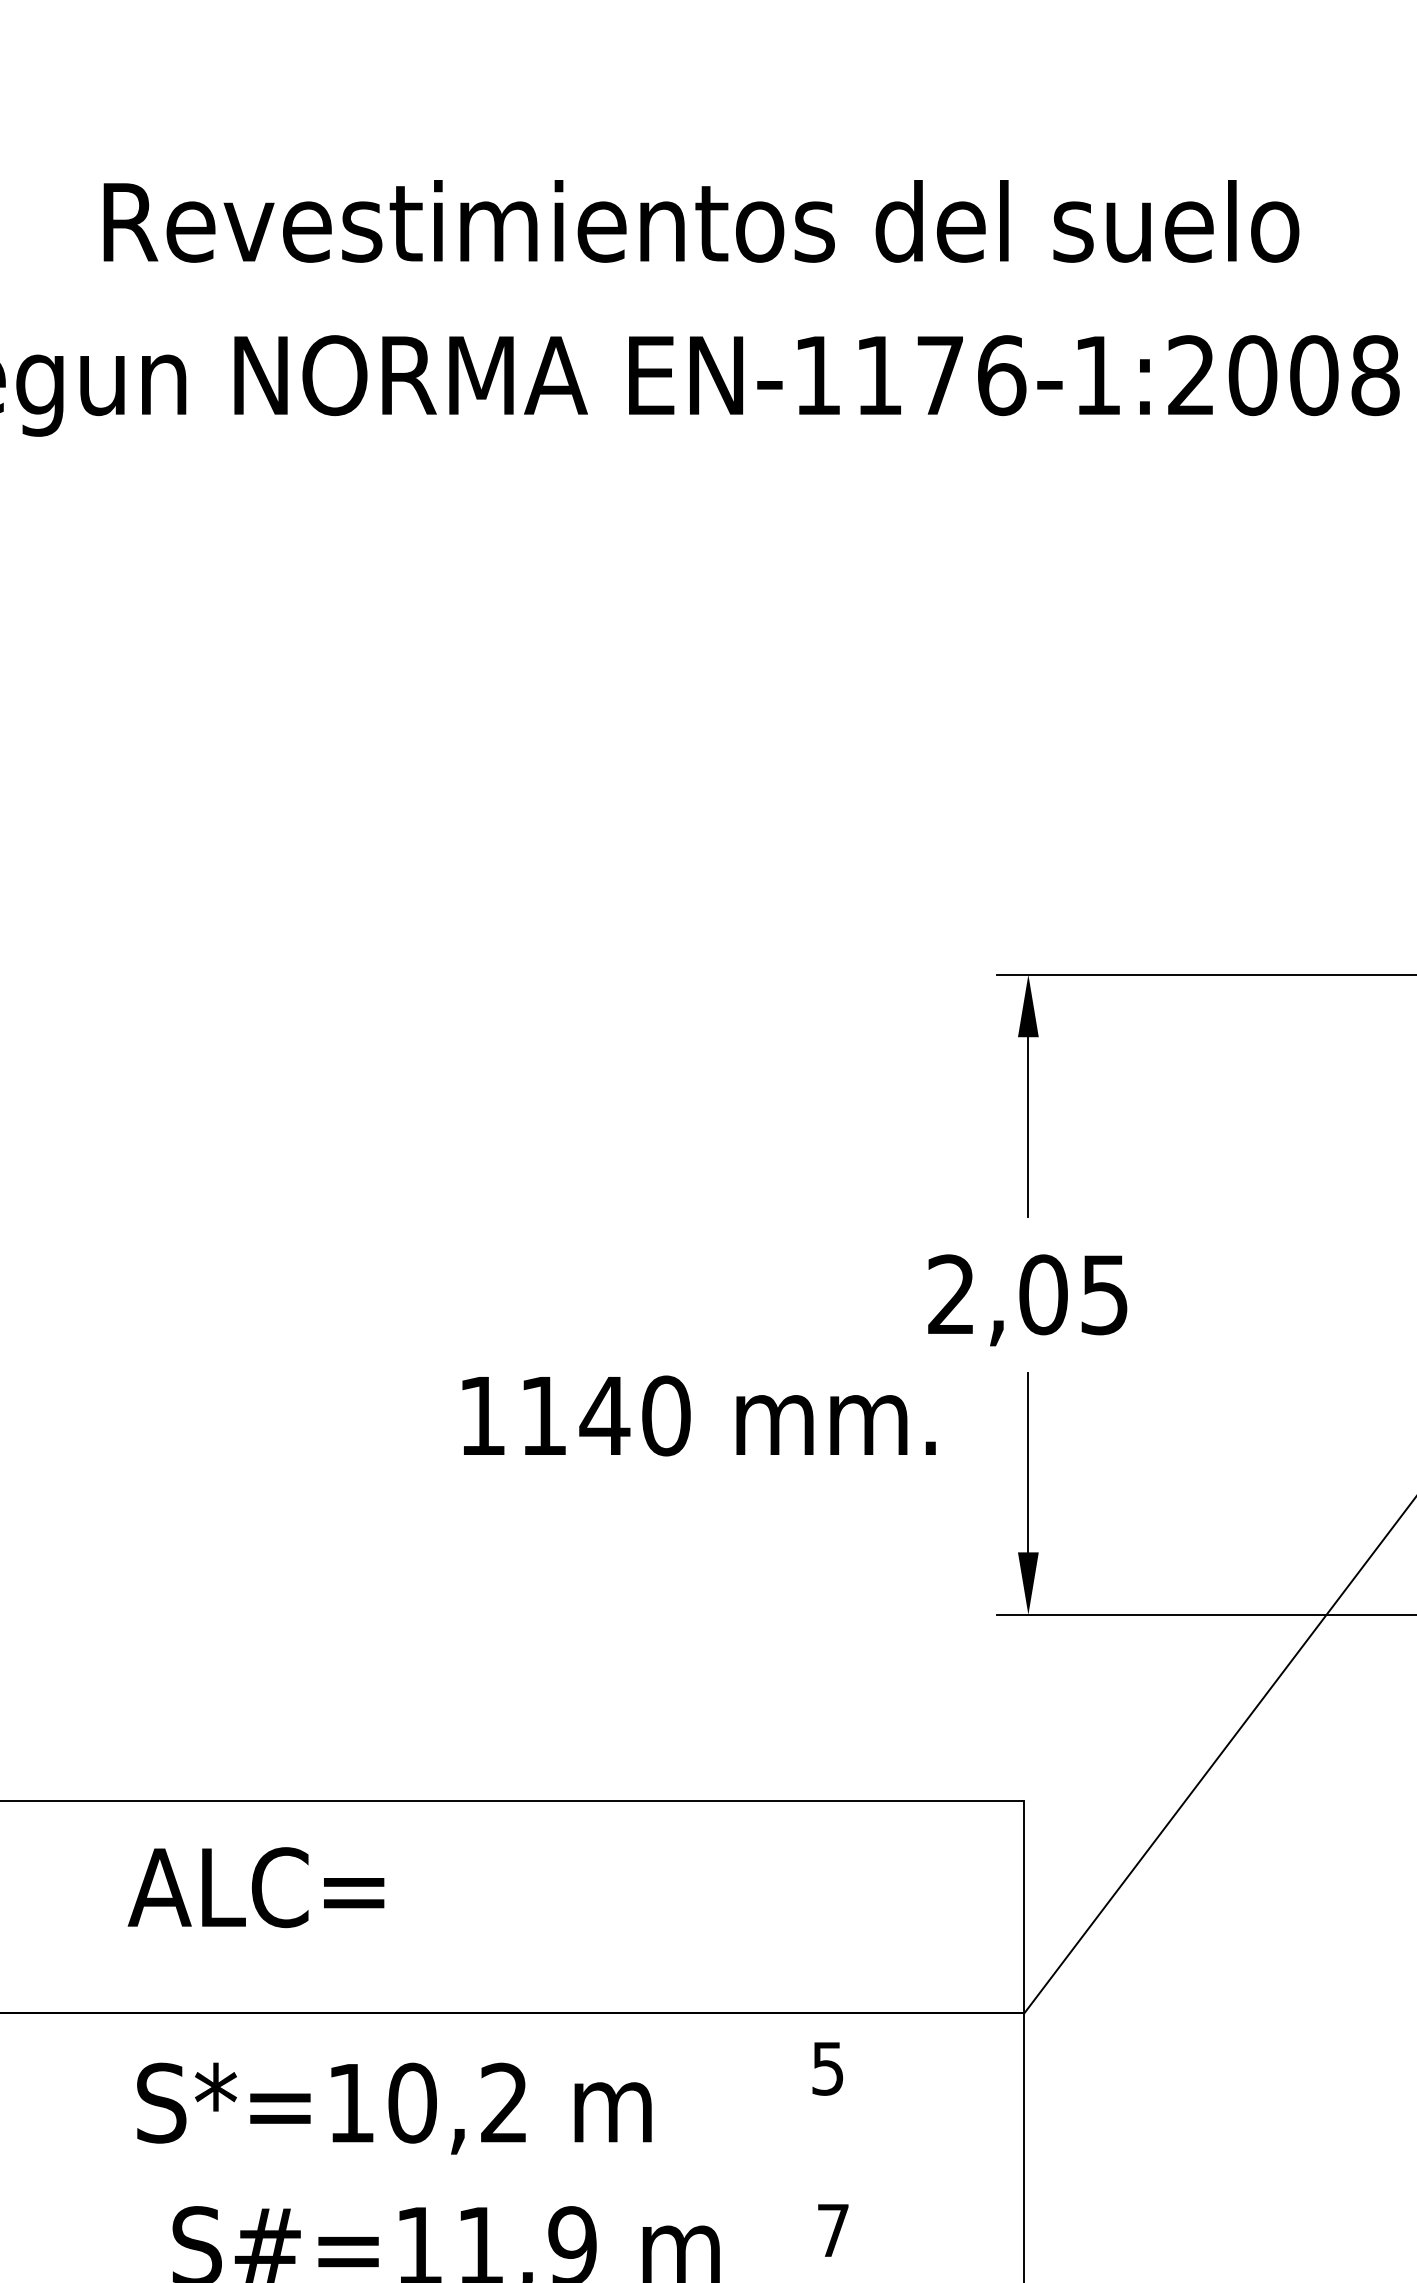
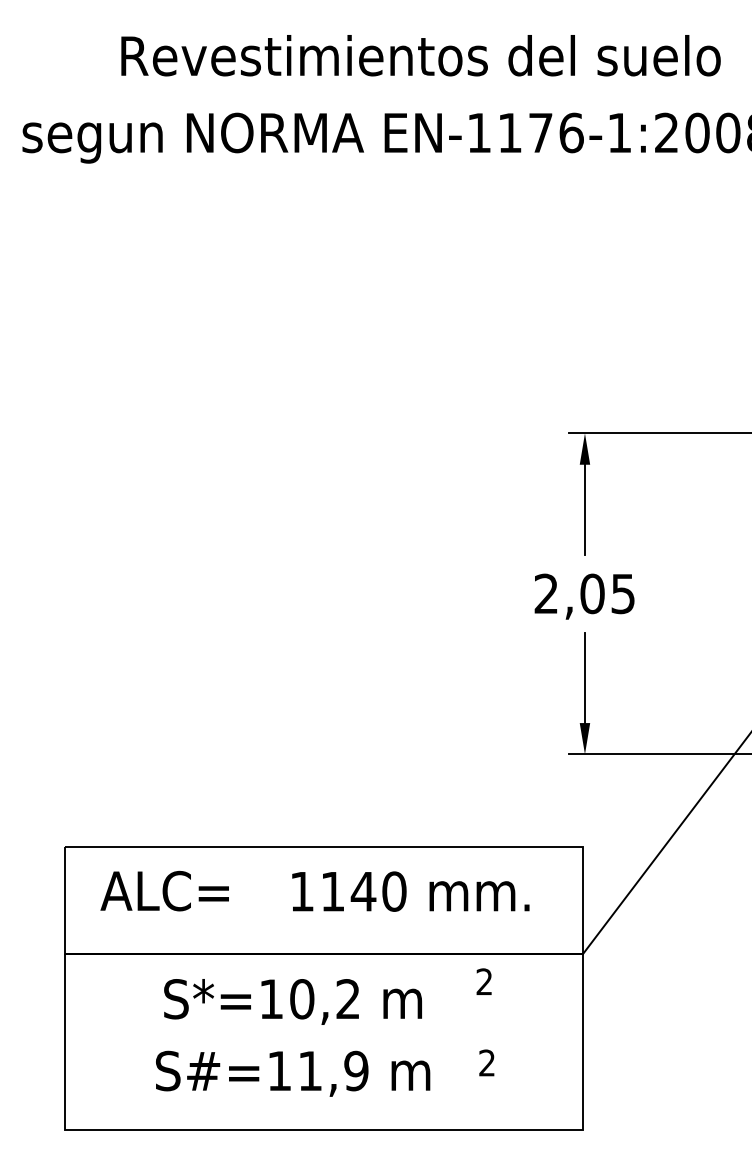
text: (698, 1415) -> (410, 891), moved
text: (255, 1886) -> (164, 890), moved
text: (826, 2067) -> (483, 981), 5 -> 2
text: (393, 2107) -> (292, 1001), moved
text: (831, 2229) -> (486, 1062), 7 -> 2

